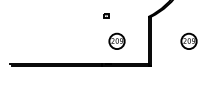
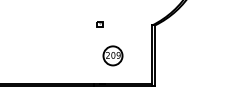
part: (188, 40) -> (201, 54), removed

